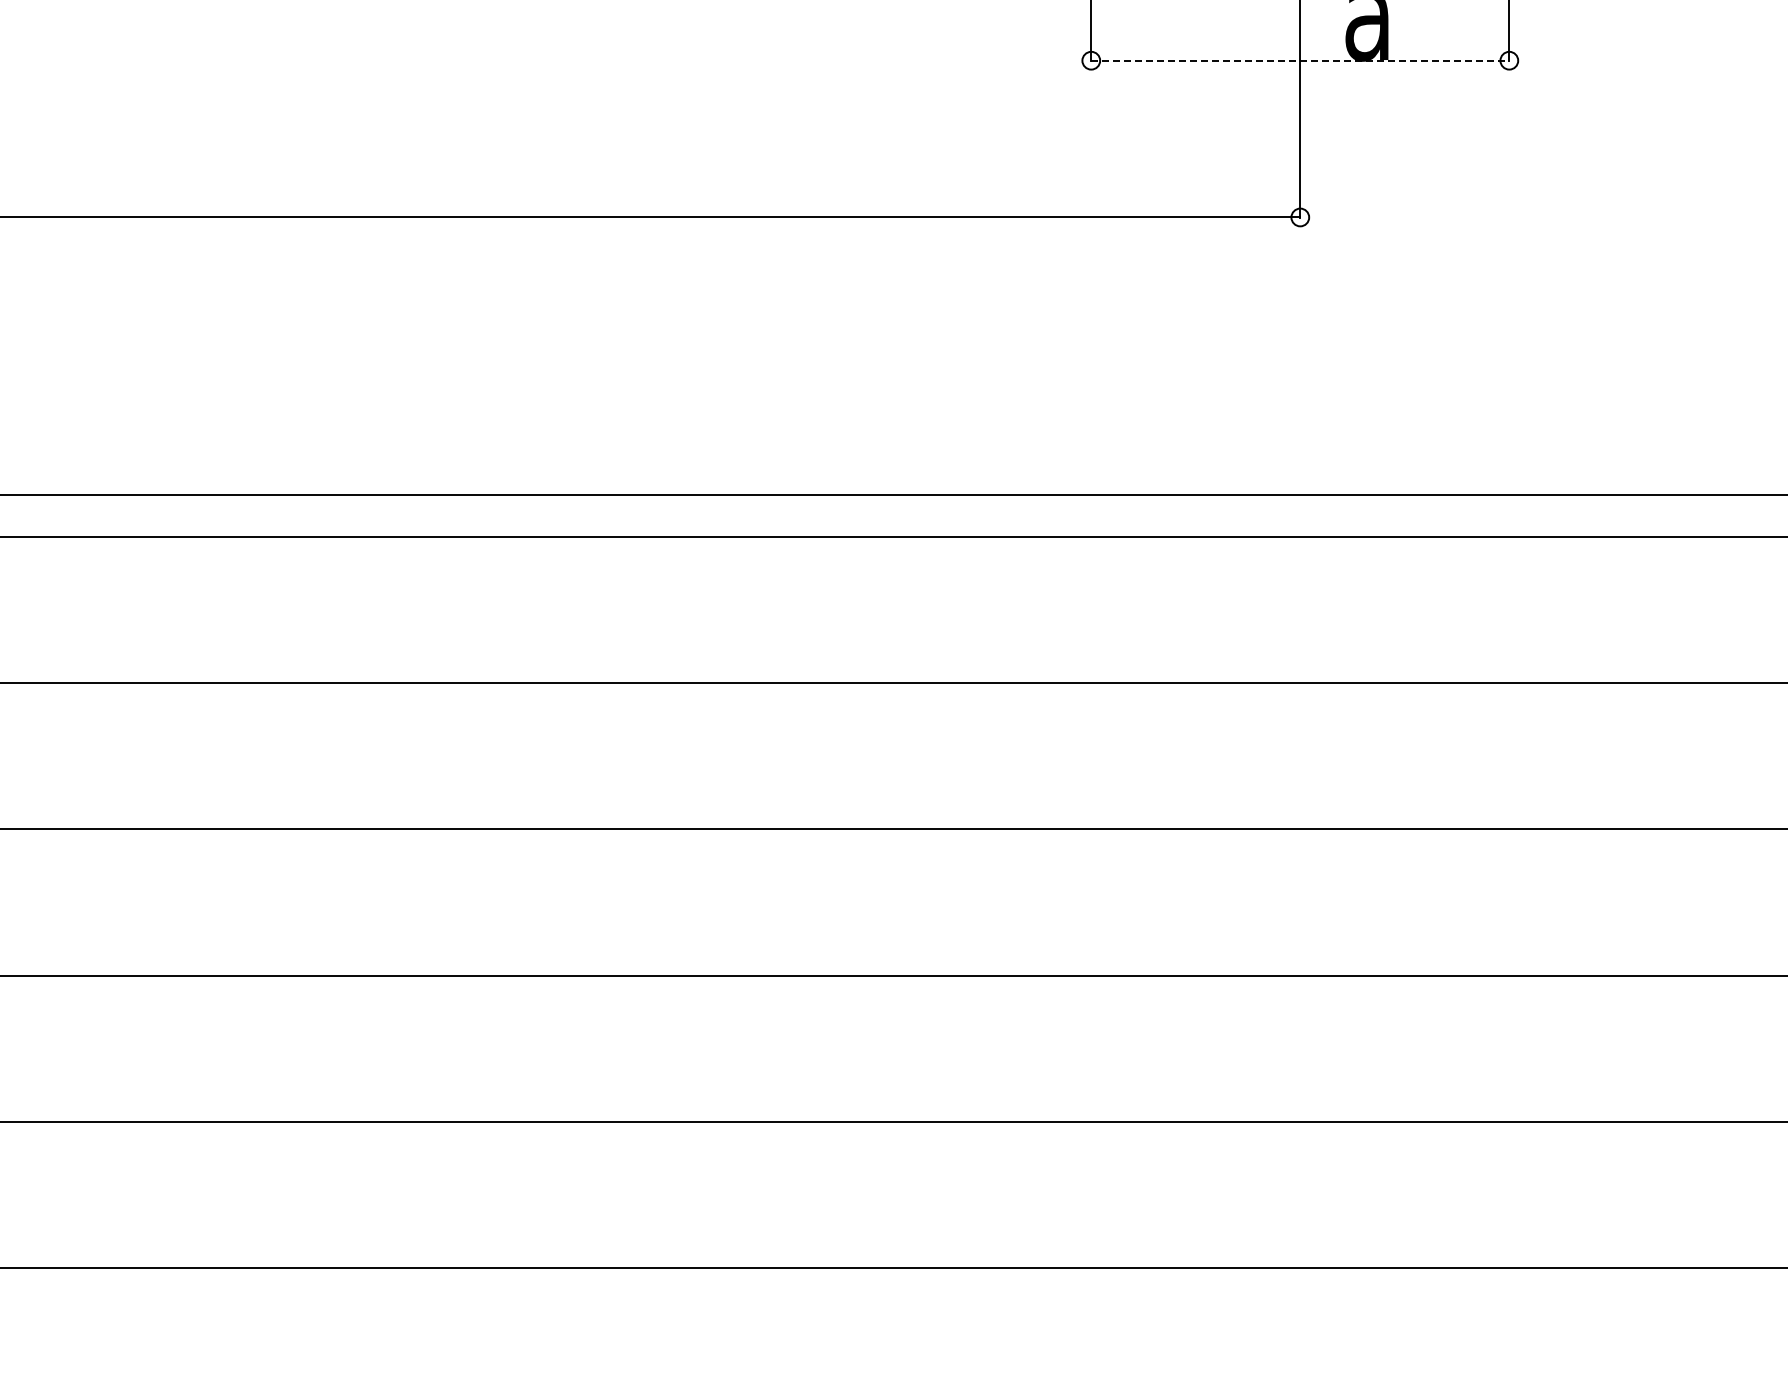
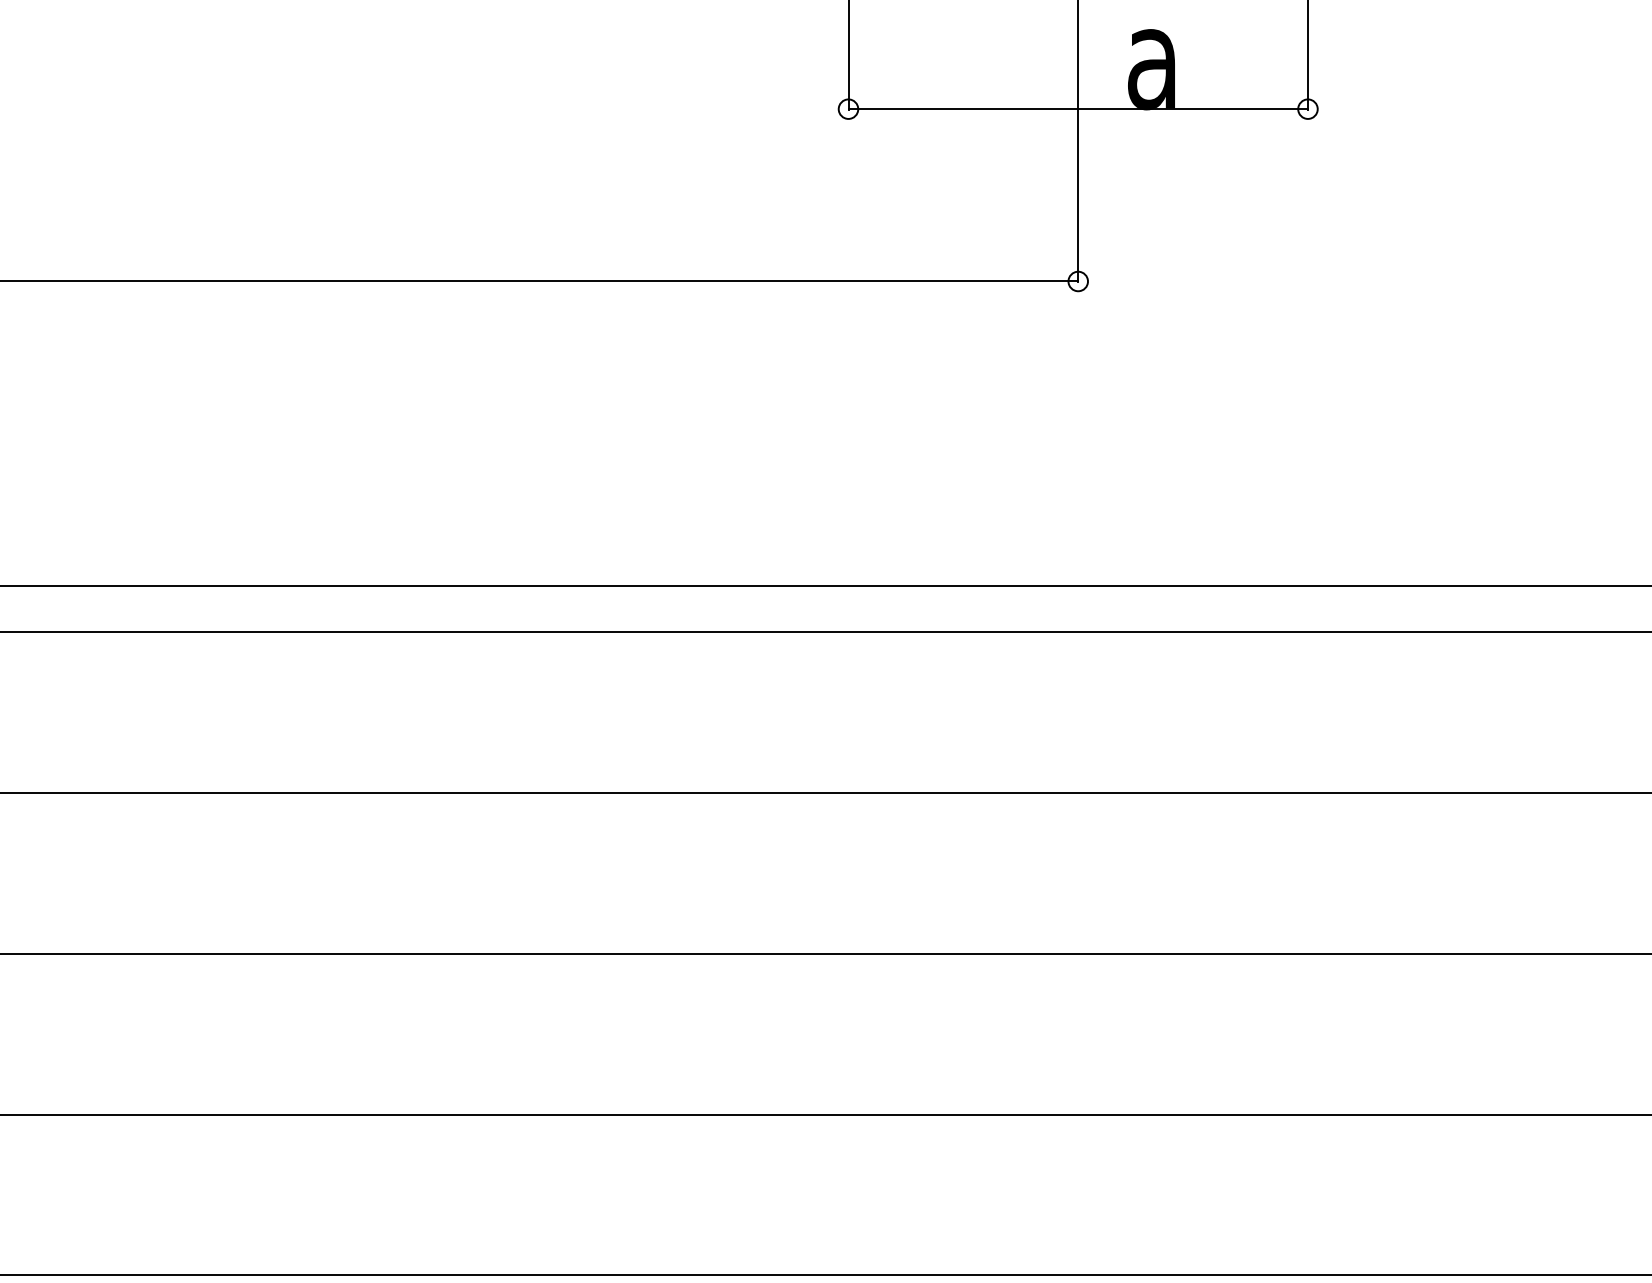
line: (1300, 60) -> (1078, 108), dashed -> solid

